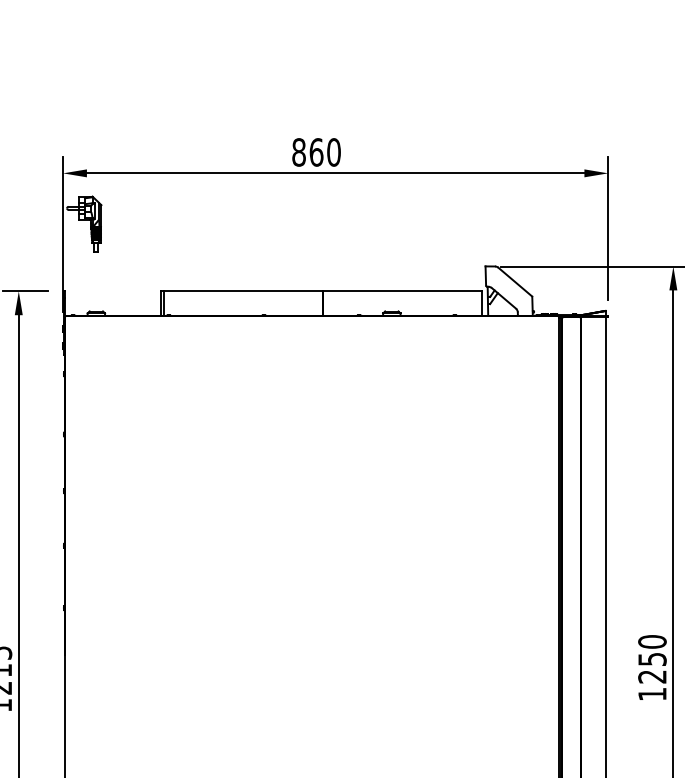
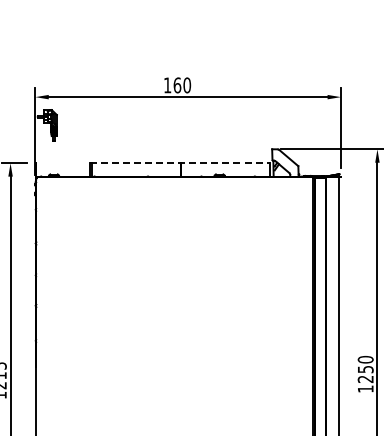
text: (298, 152) -> (167, 85), 860 -> 160
line: (321, 291) -> (180, 163), solid -> dashed

